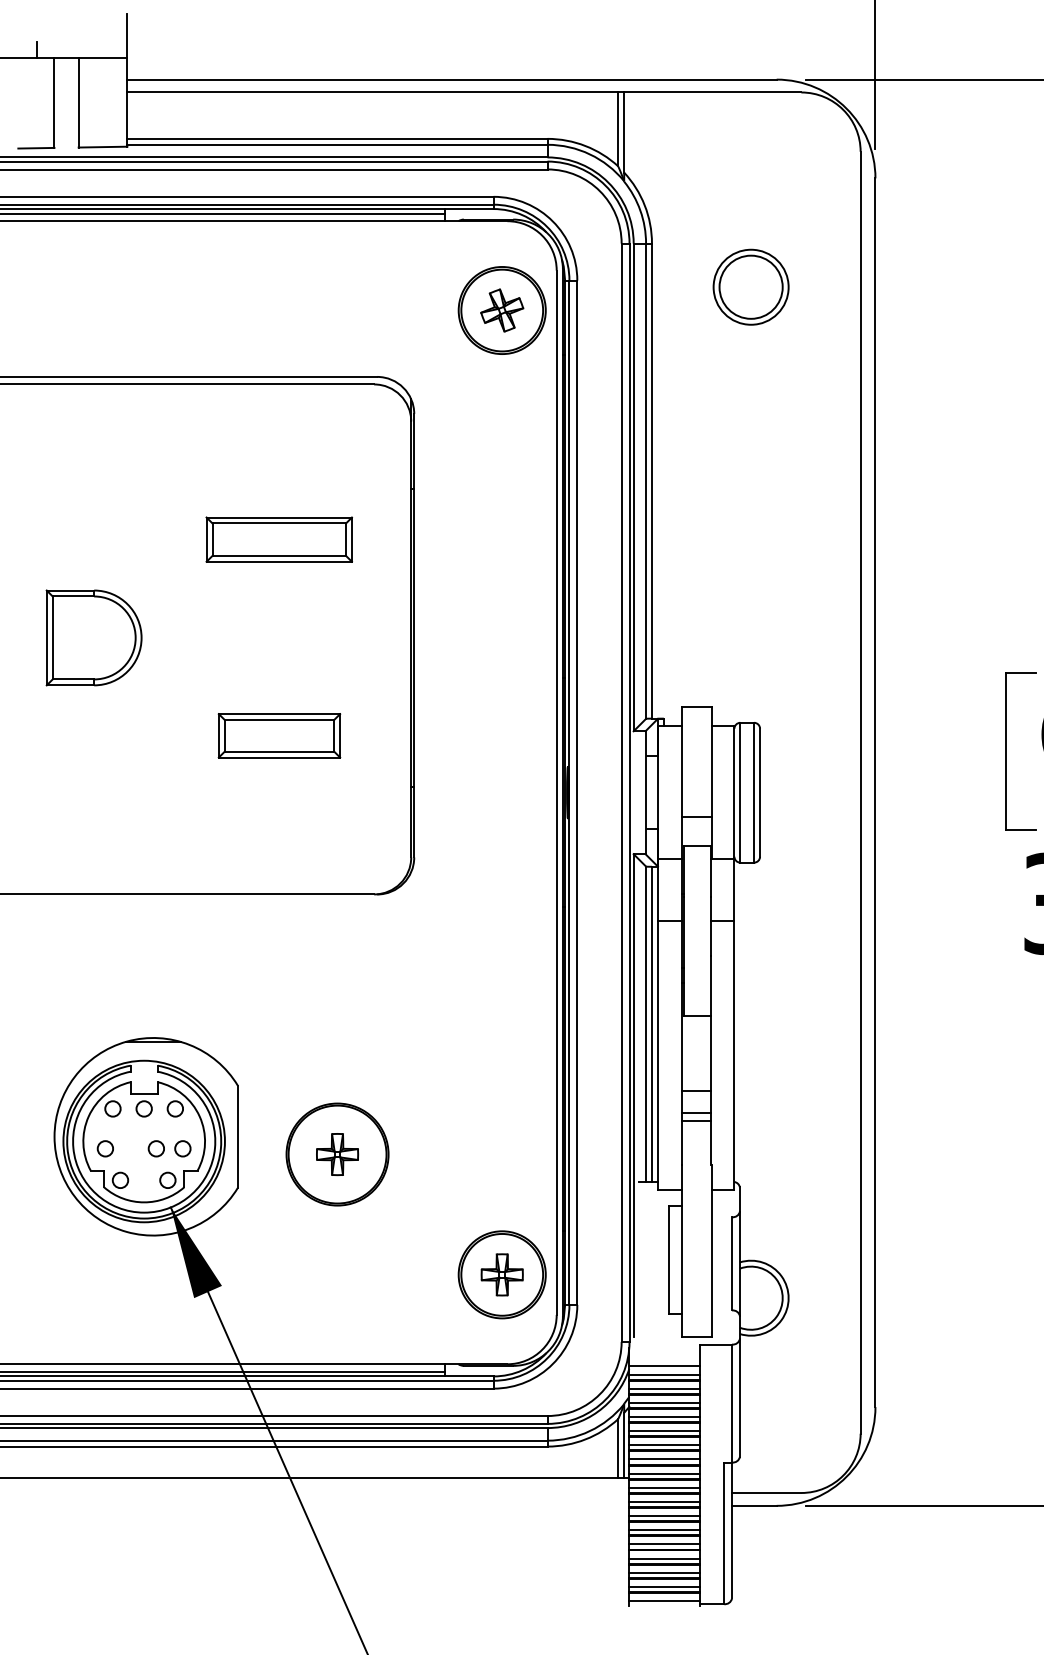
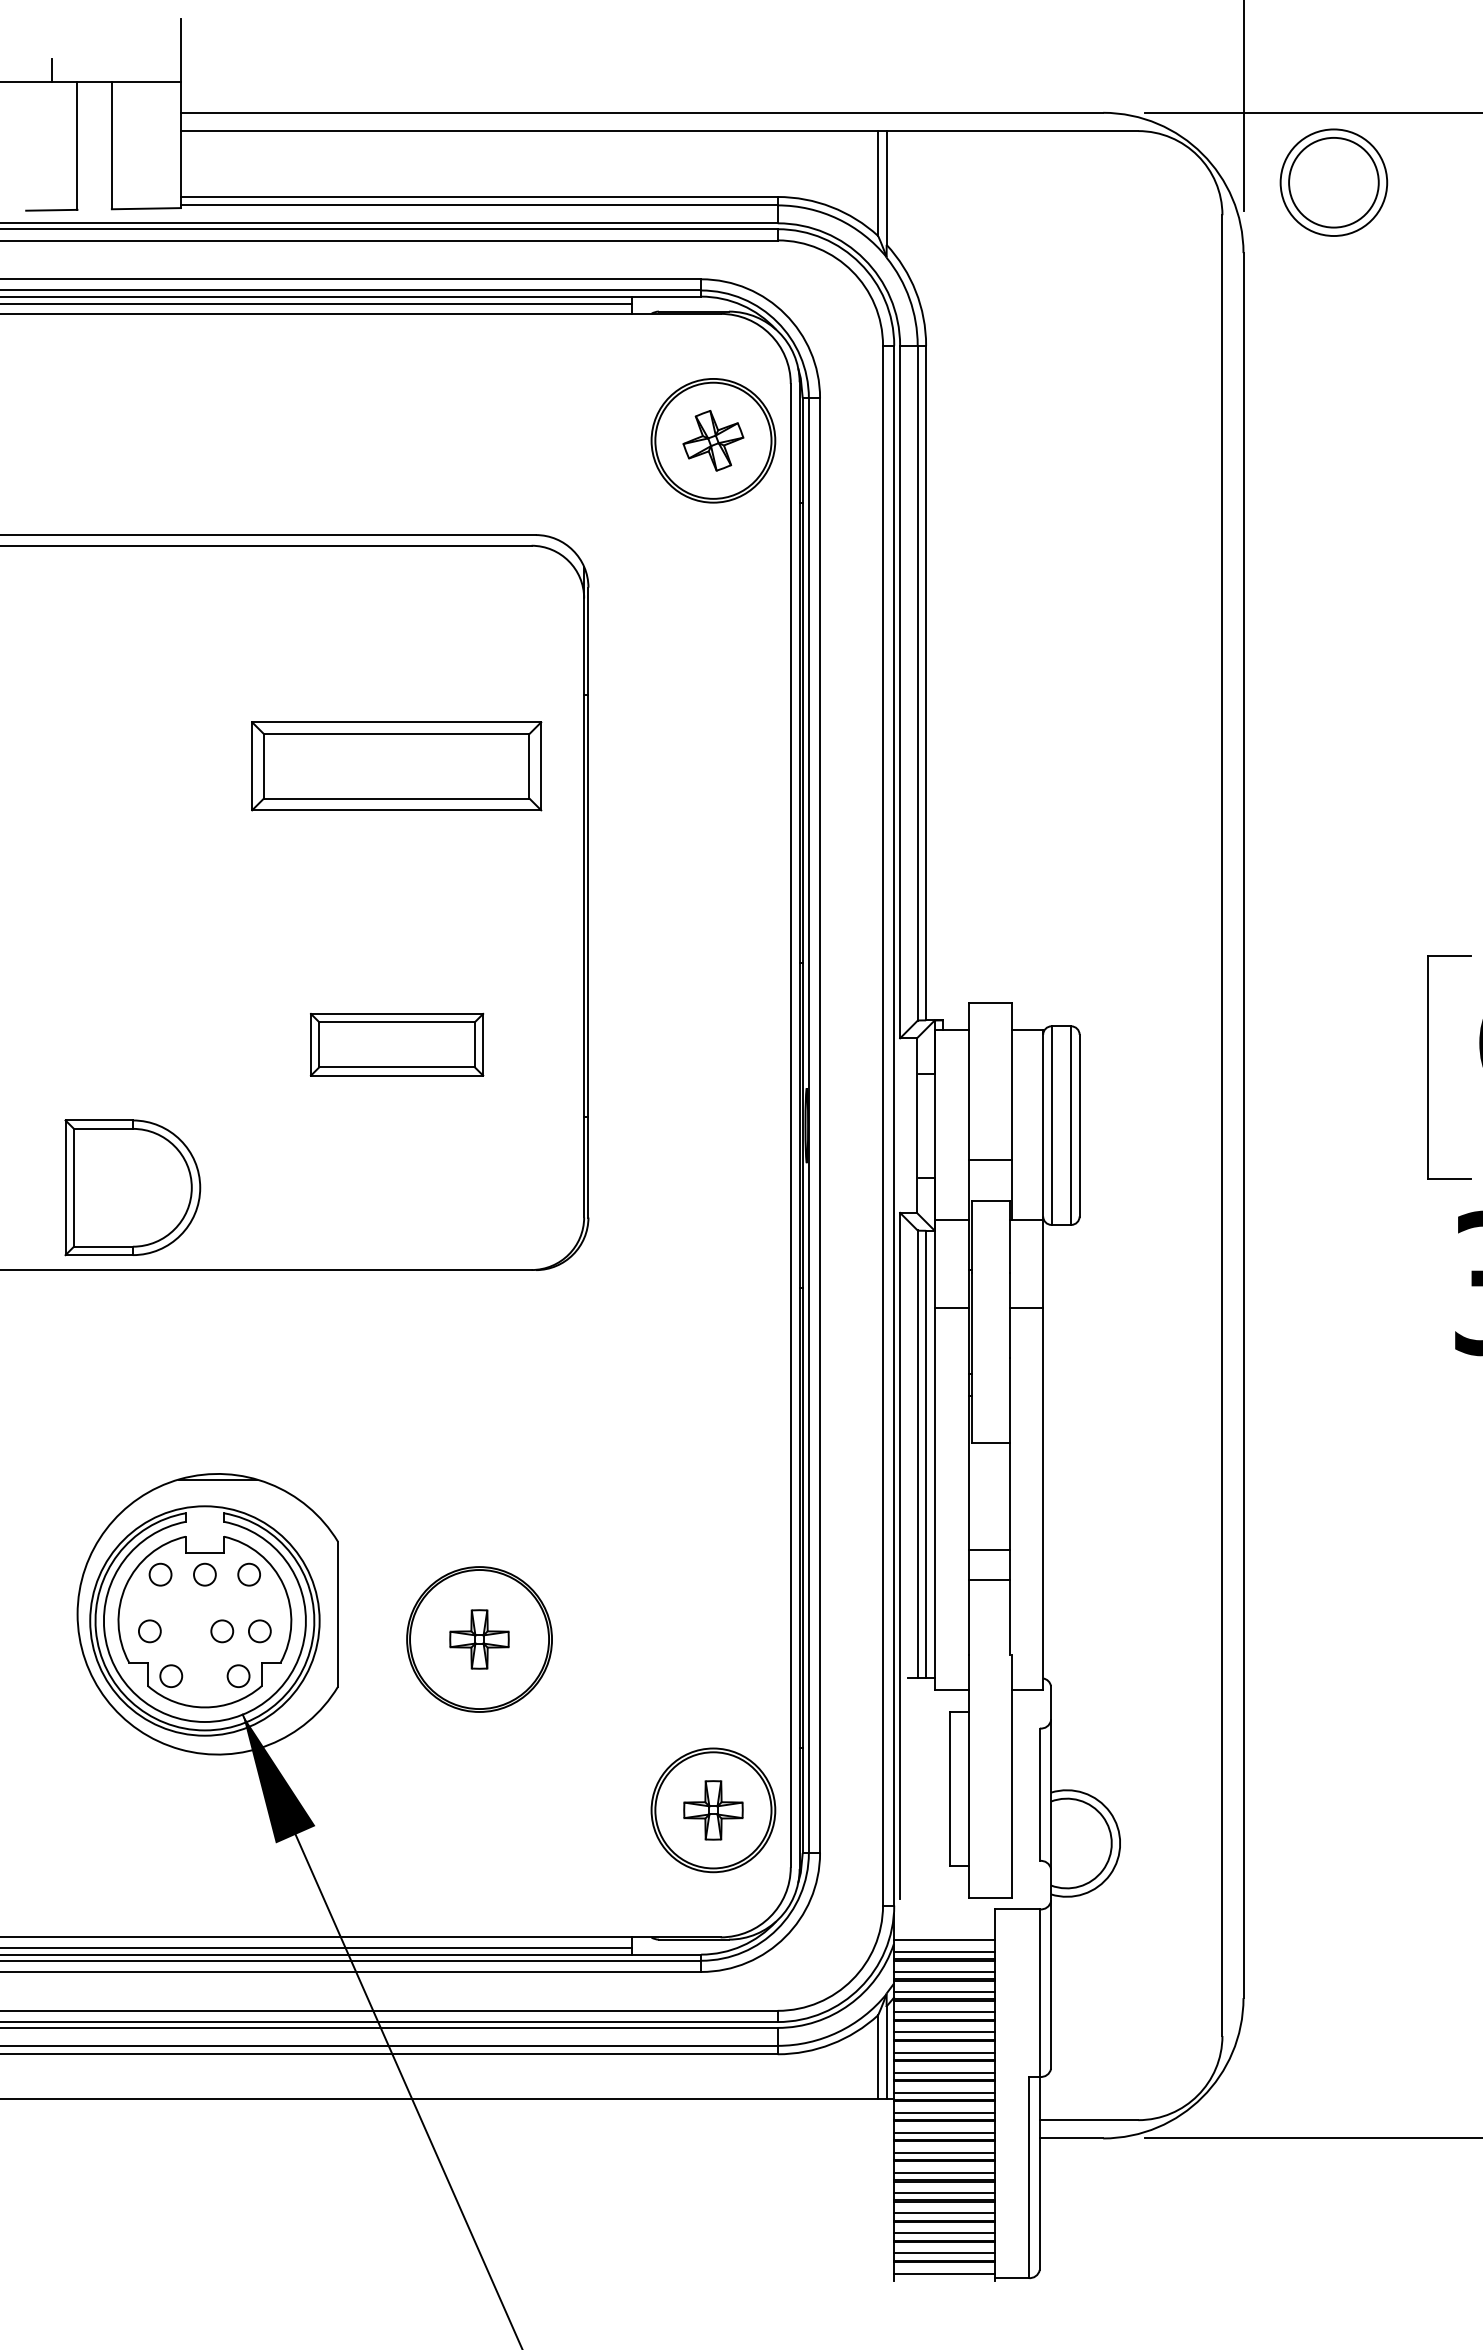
part: (750, 287) -> (1333, 182), moved
part: (279, 539) -> (396, 765), size x1.4
part: (93, 637) -> (132, 1187), moved
line: (695, 1120) -> (988, 1591), removed

